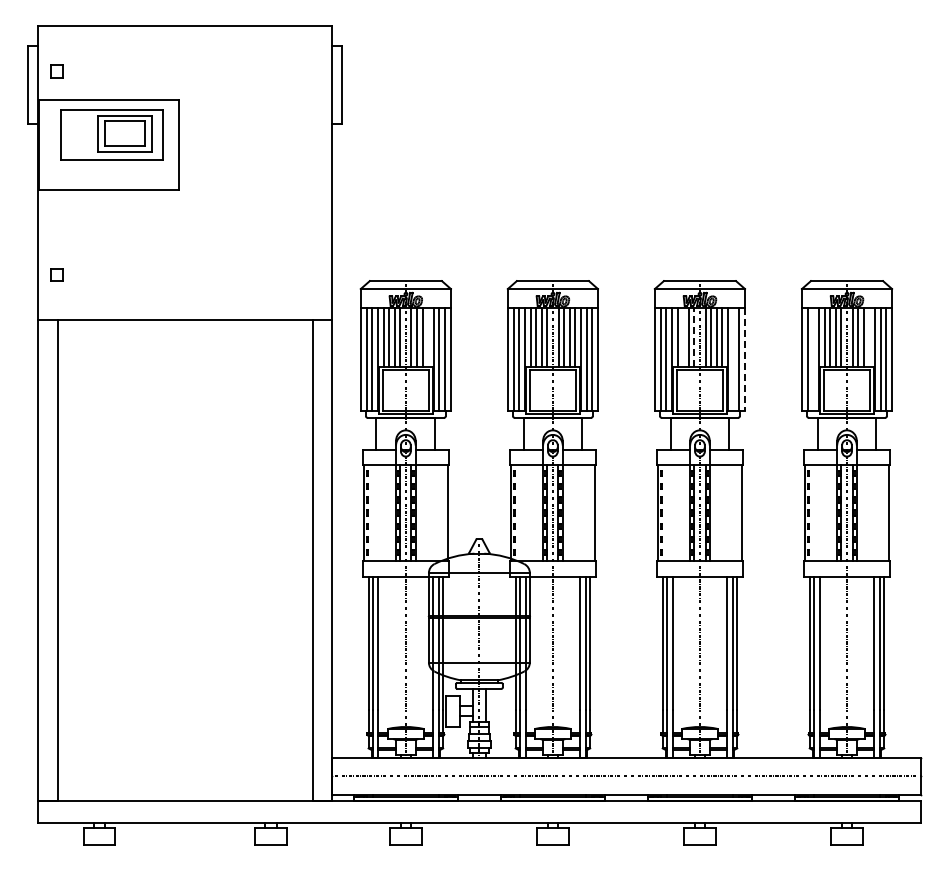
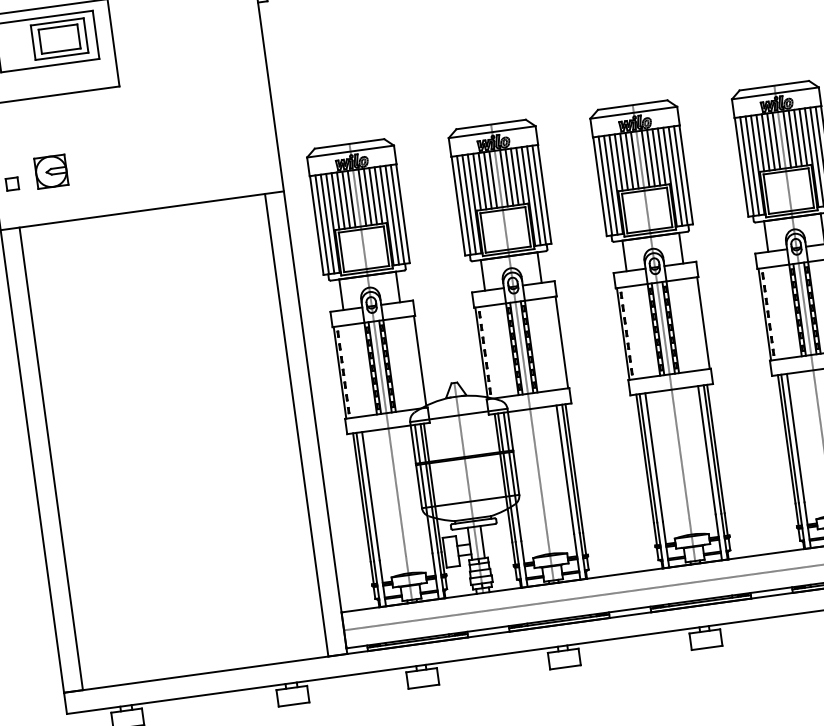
part: (97, 267) -> (50, 171), added
line: (428, 337) -> (378, 195), added
line: (683, 337) -> (624, 161), added
line: (694, 337) -> (634, 160), dashed -> solid
line: (869, 337) -> (803, 137), added
line: (733, 359) -> (675, 176), added
line: (813, 359) -> (752, 165), added
line: (744, 360) -> (686, 175), dashed -> solid

